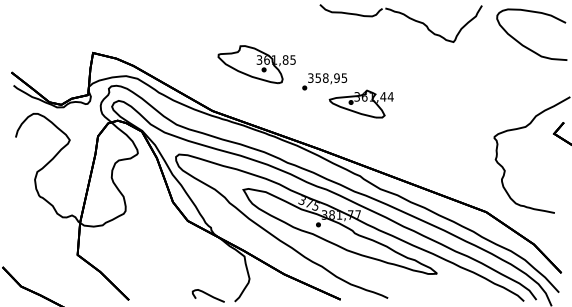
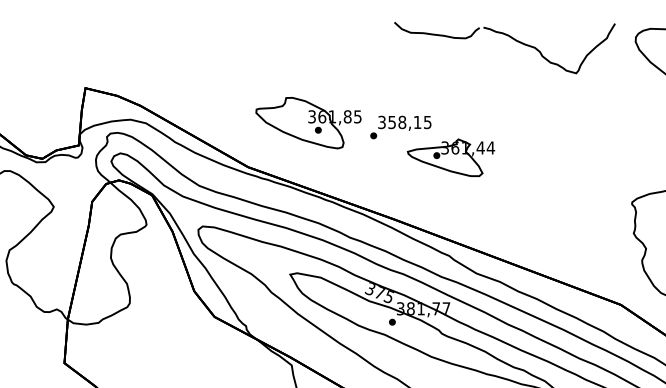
part: (256, 64) -> (308, 122), moved
text: (336, 77) -> (416, 121), 358,95 -> 358,15

